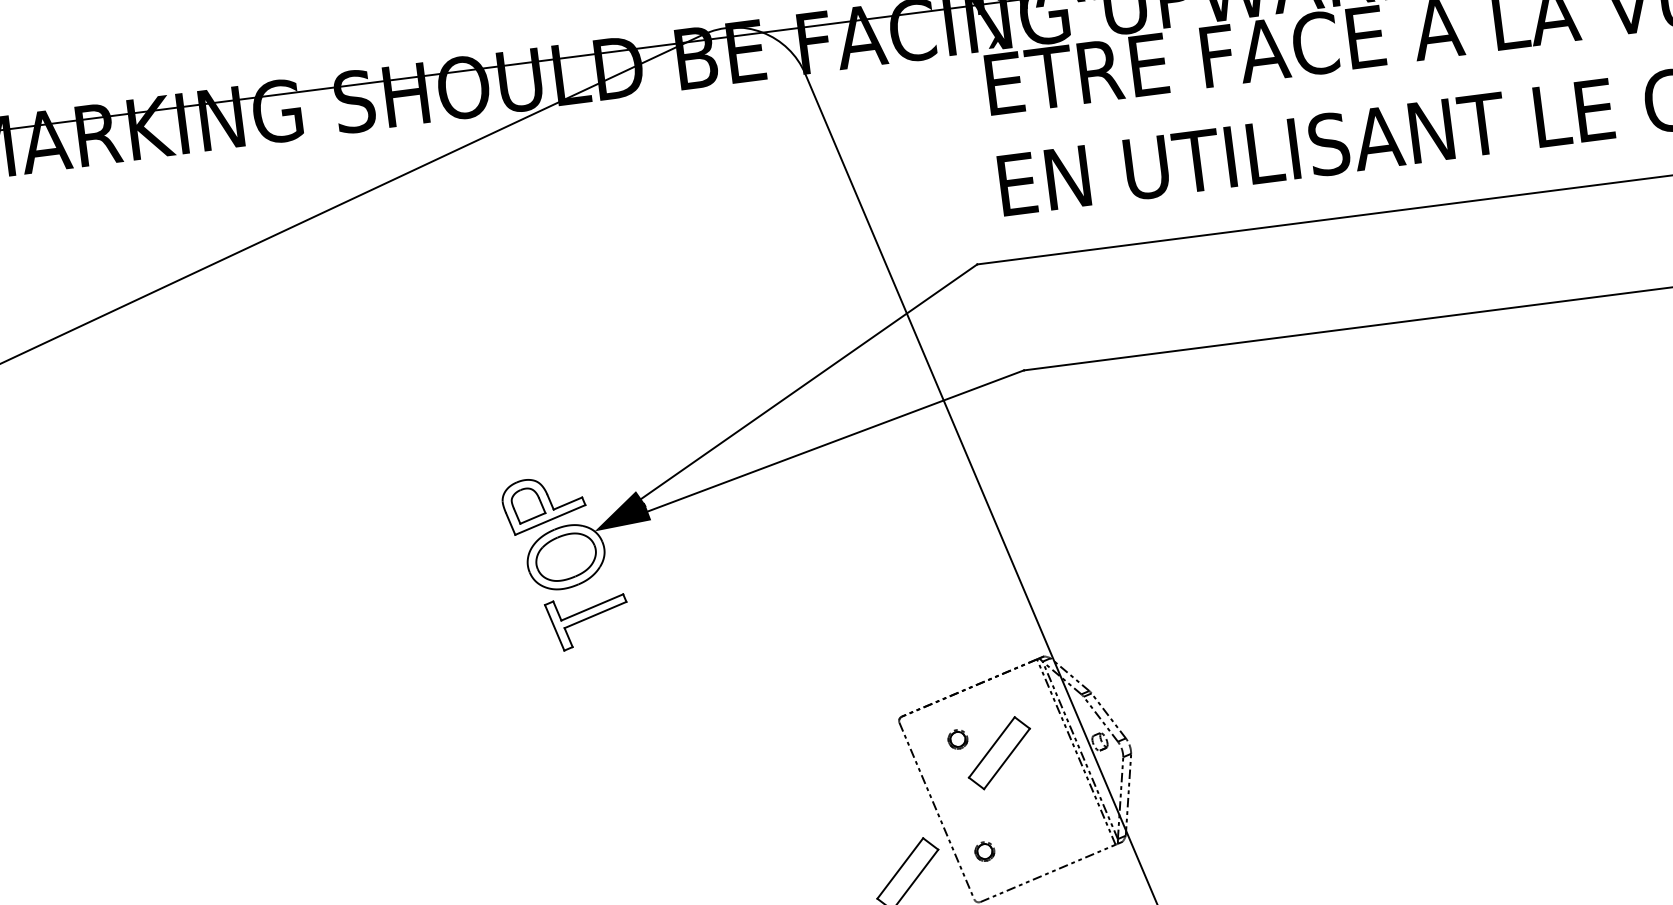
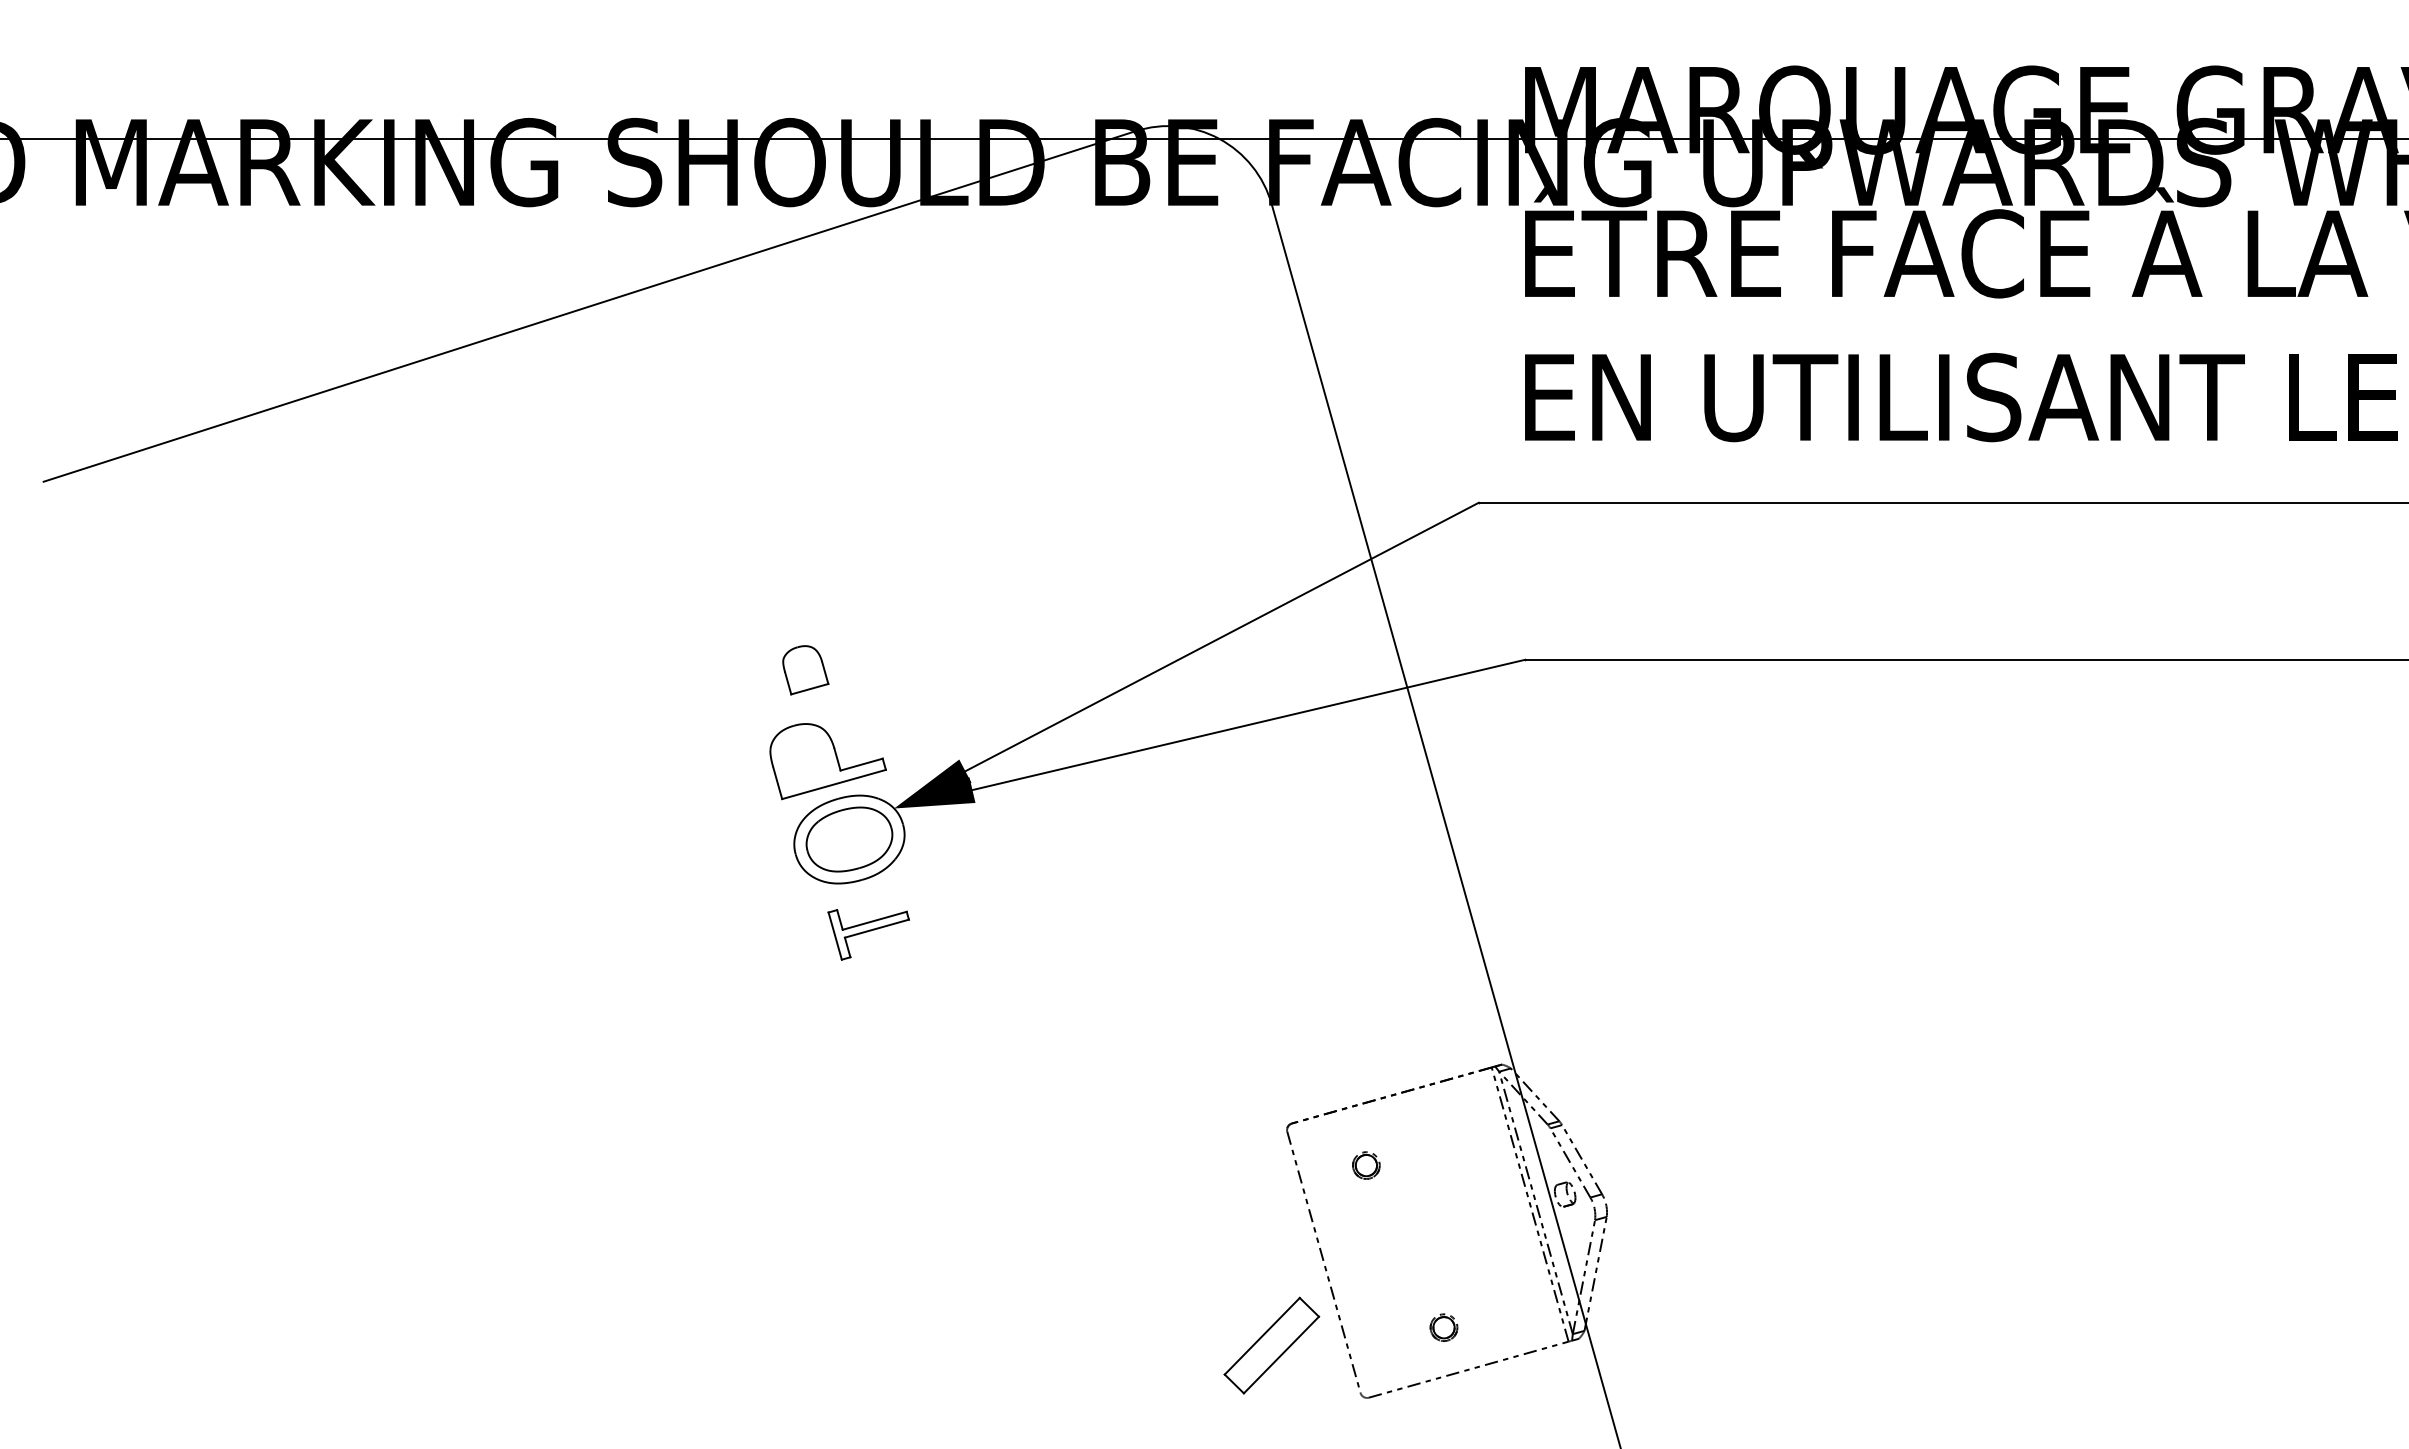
part: (528, 505) -> (805, 670), moved
part: (588, 622) -> (868, 934), size x0.7
part: (999, 753) -> (1421, 1192), removed
part: (984, 851) -> (1443, 1327), moved

